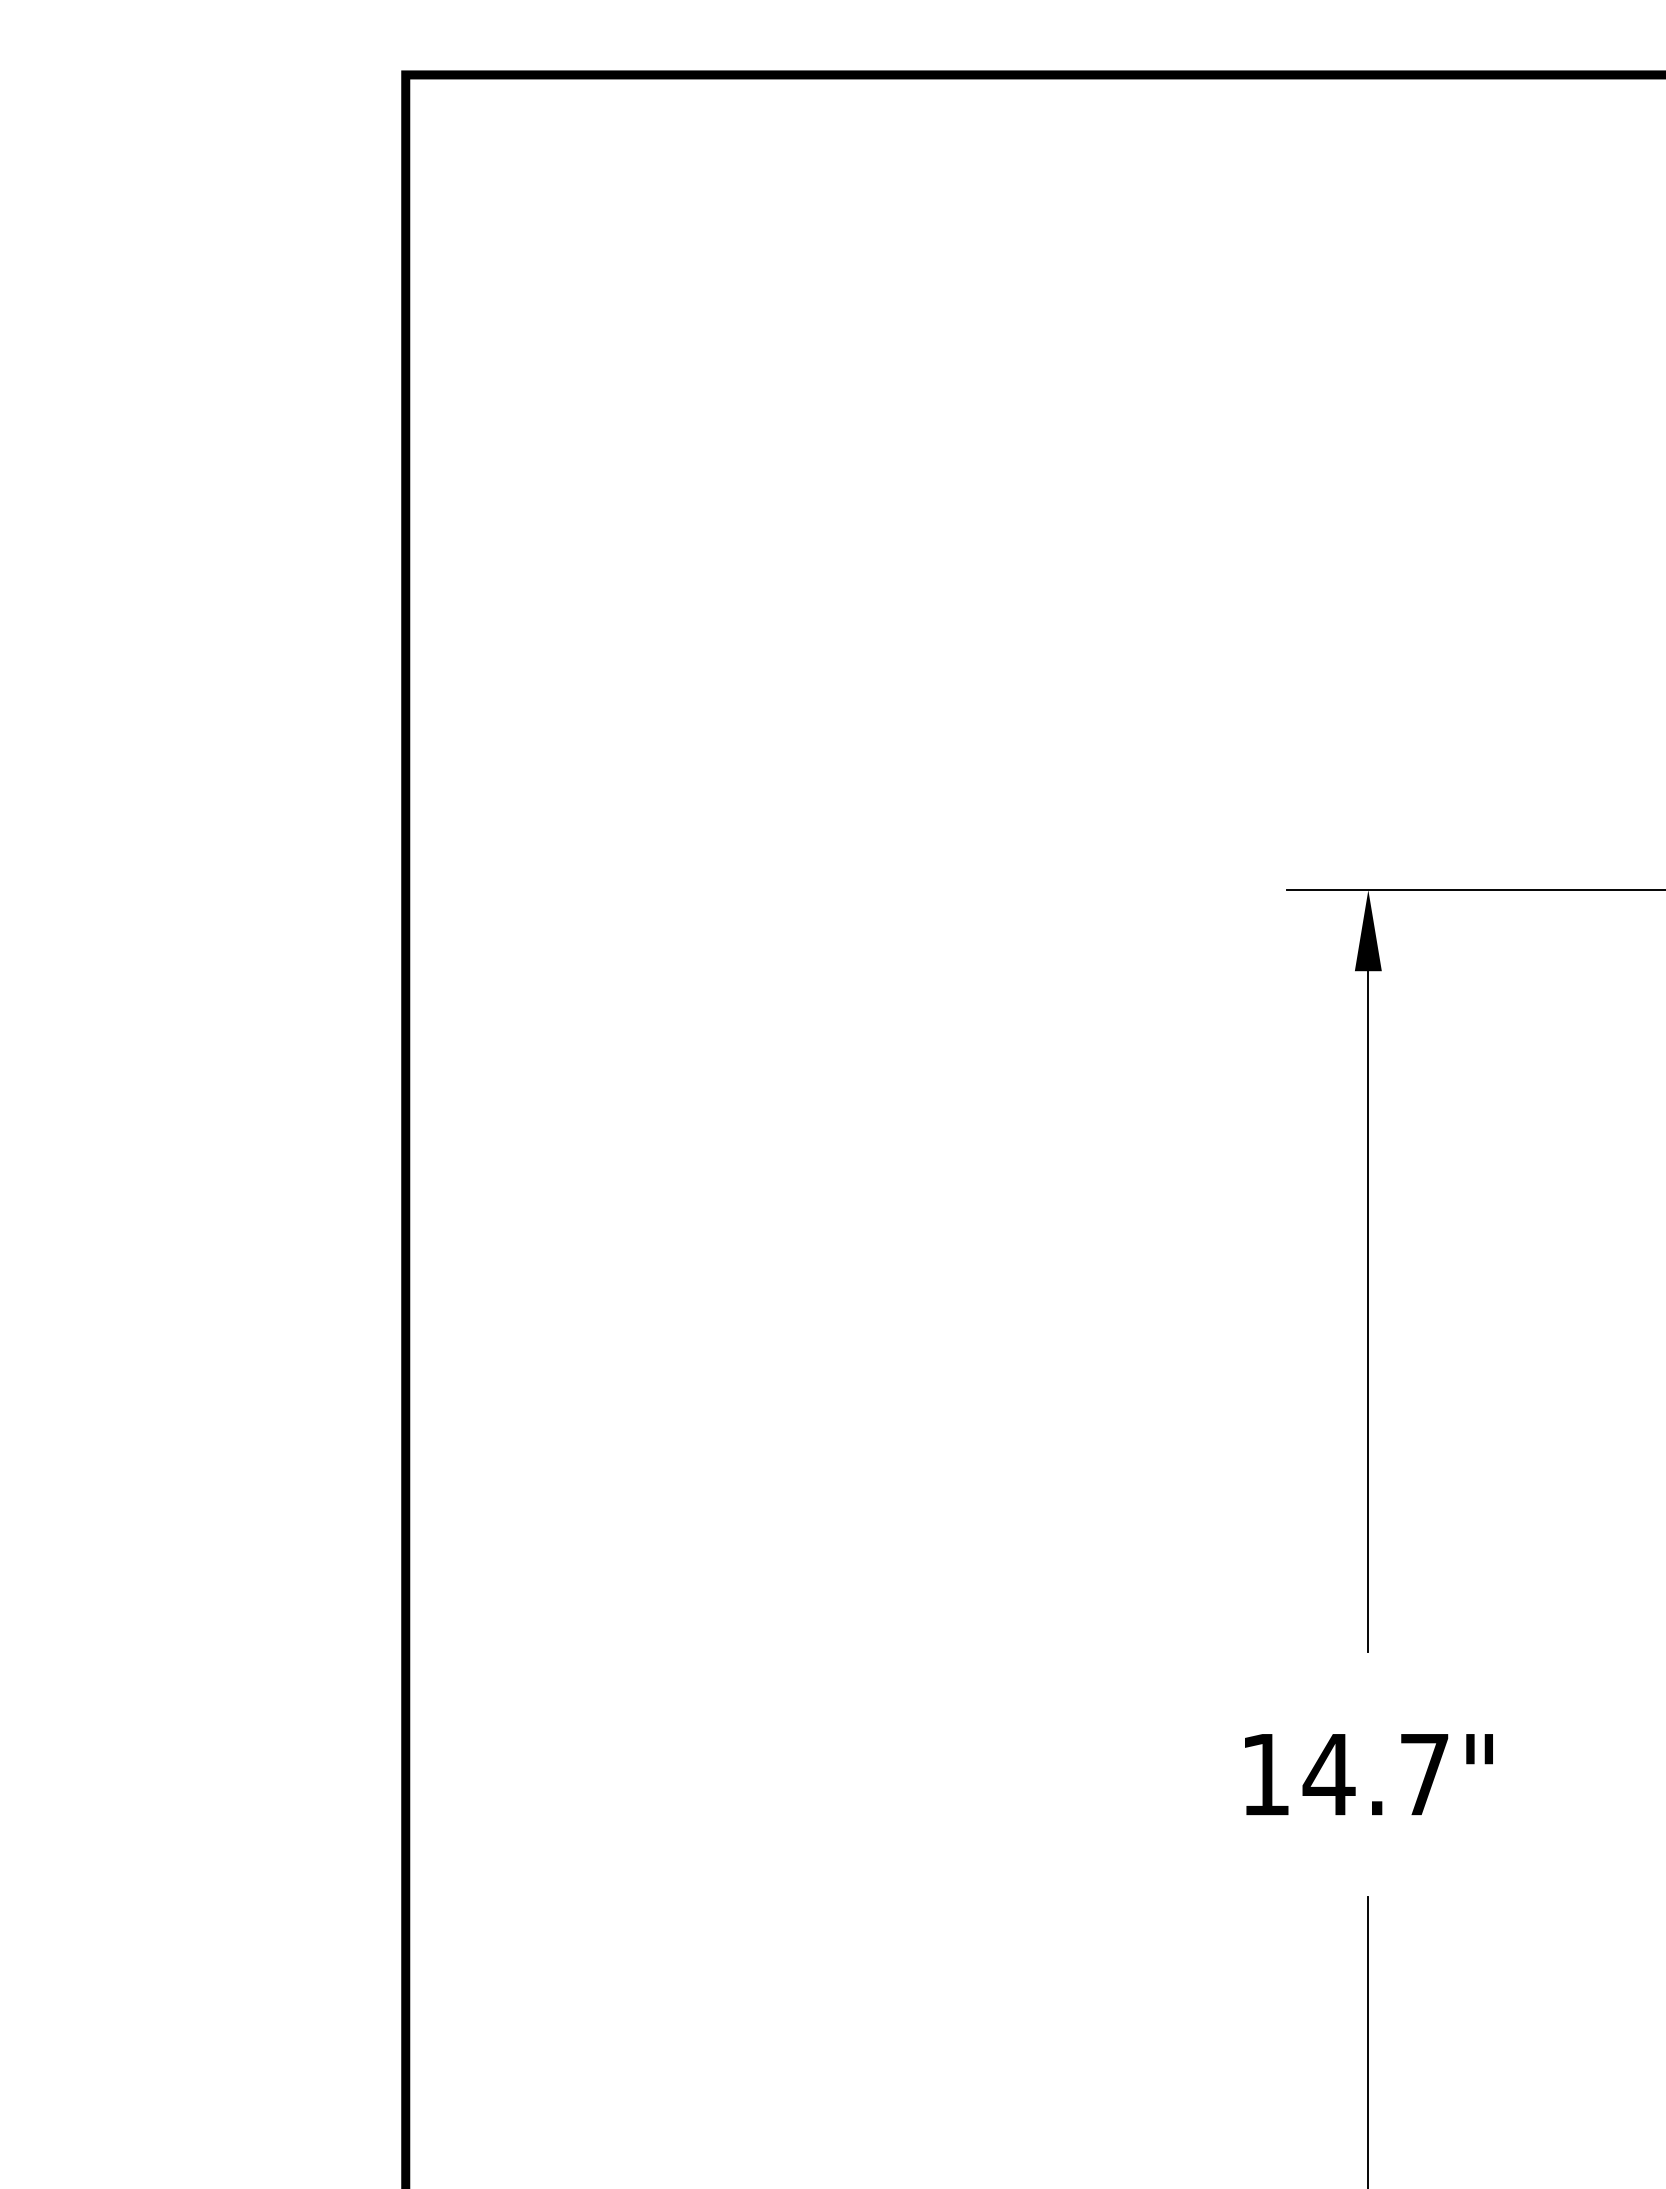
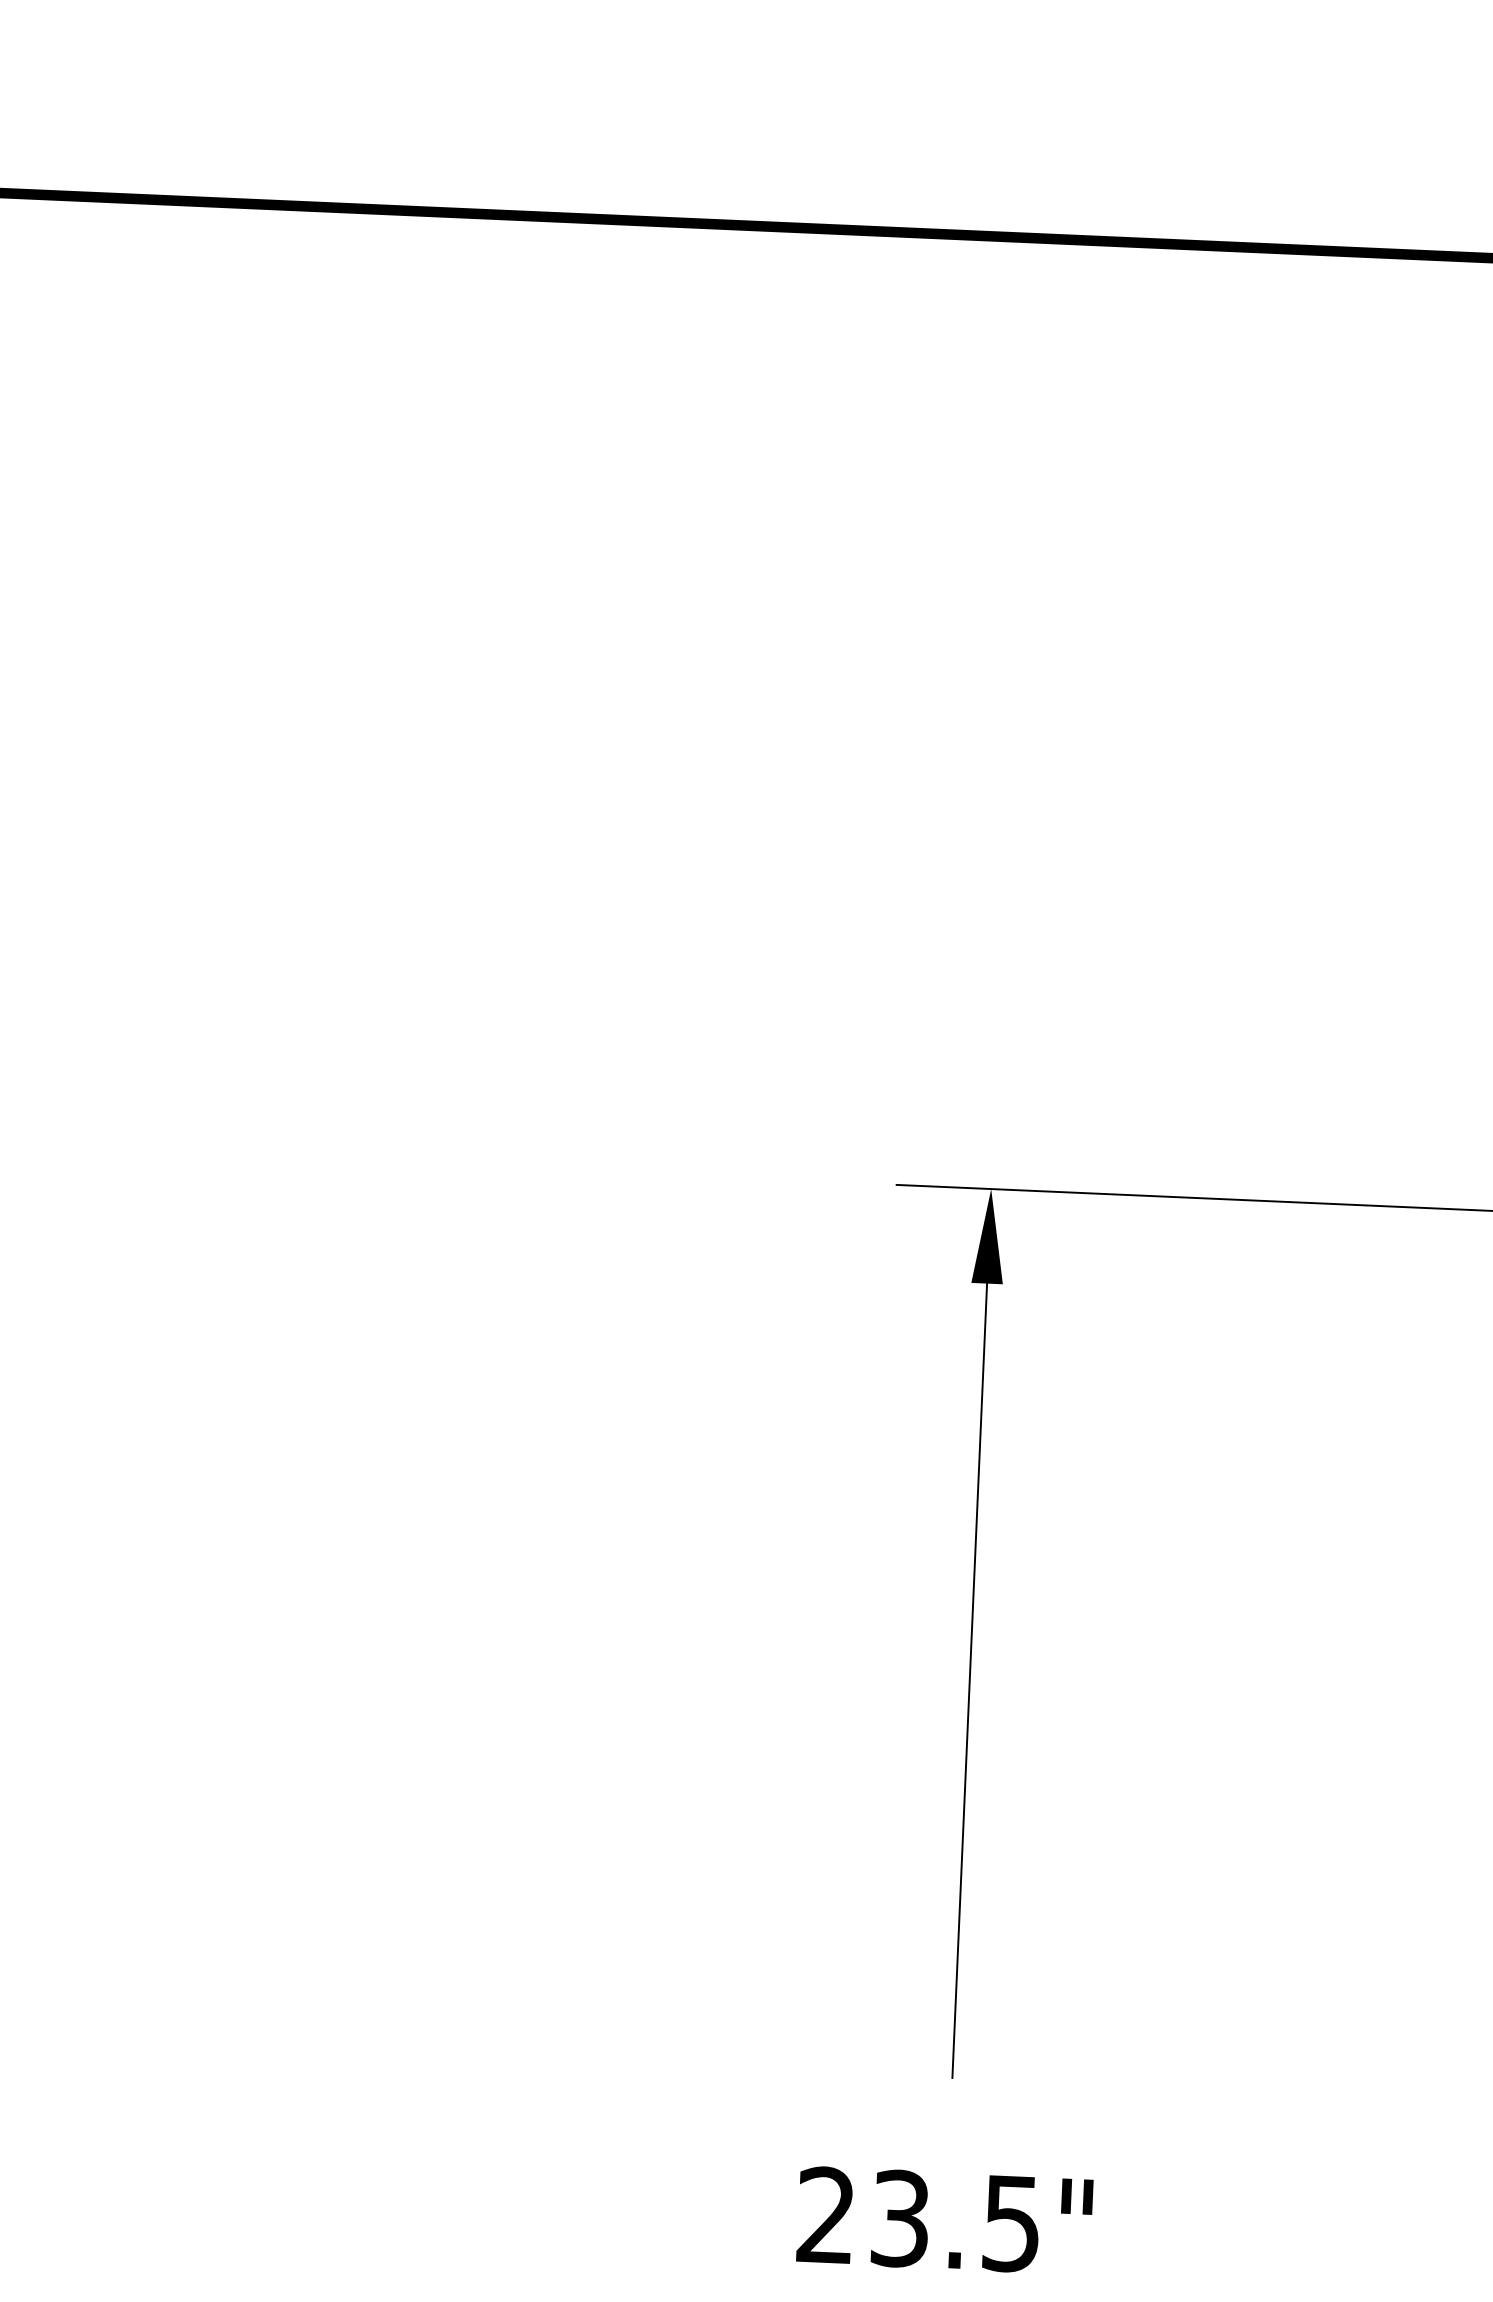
text: (1344, 1774) -> (918, 2219), 14.7" -> 23.5"

